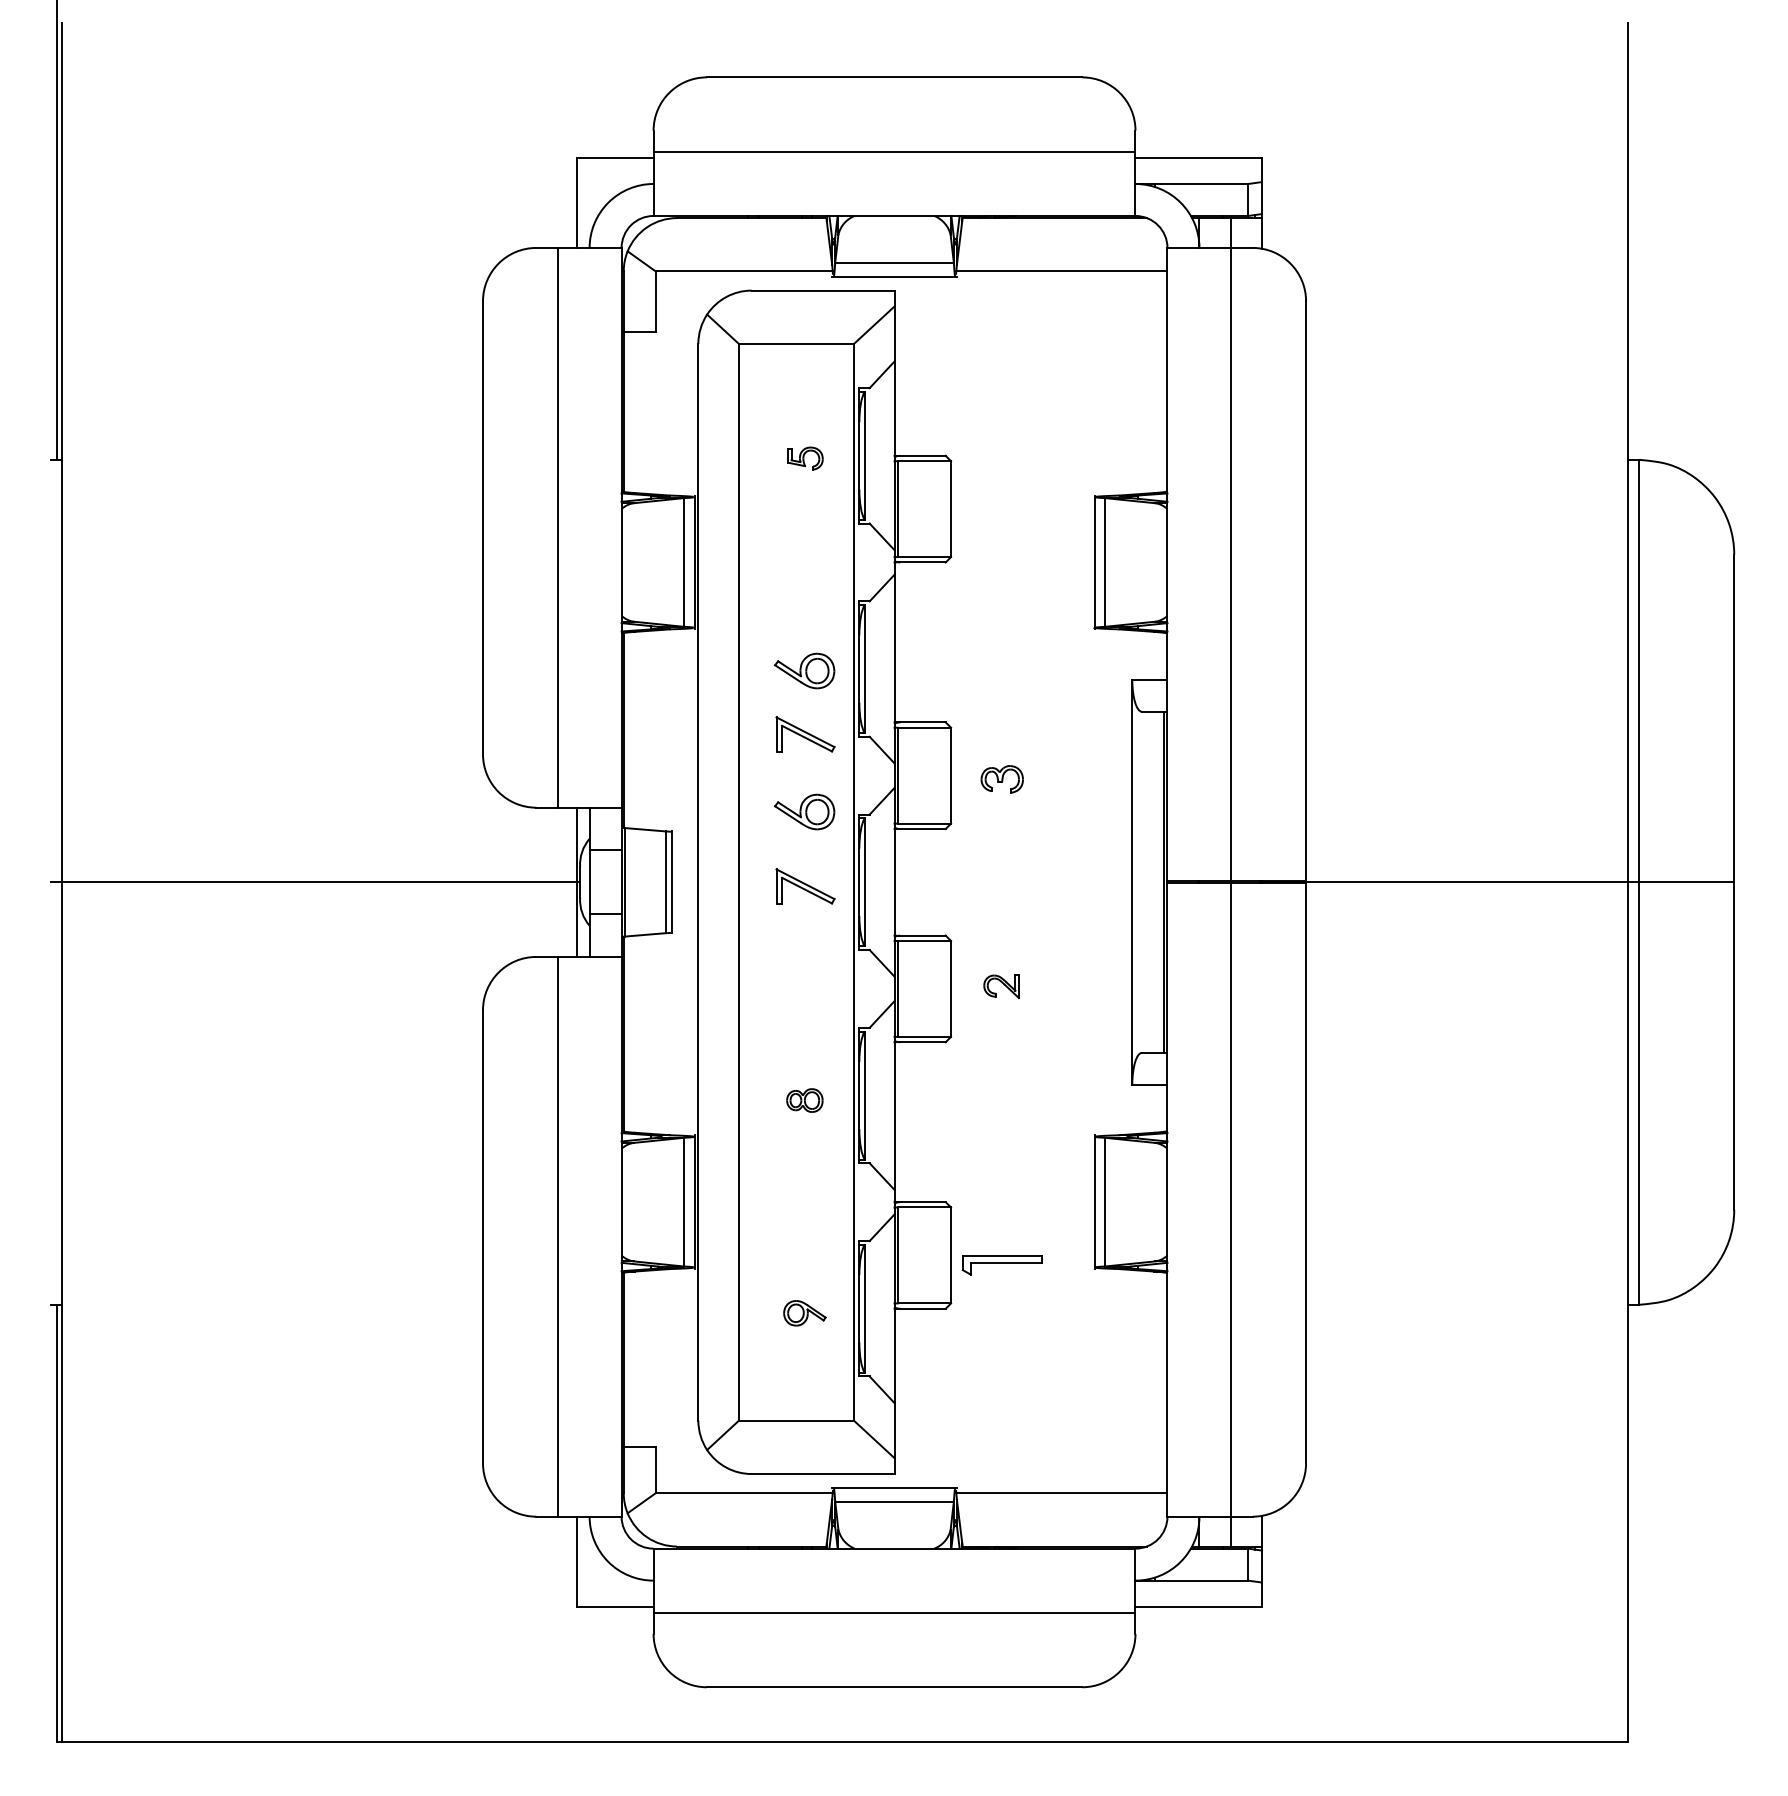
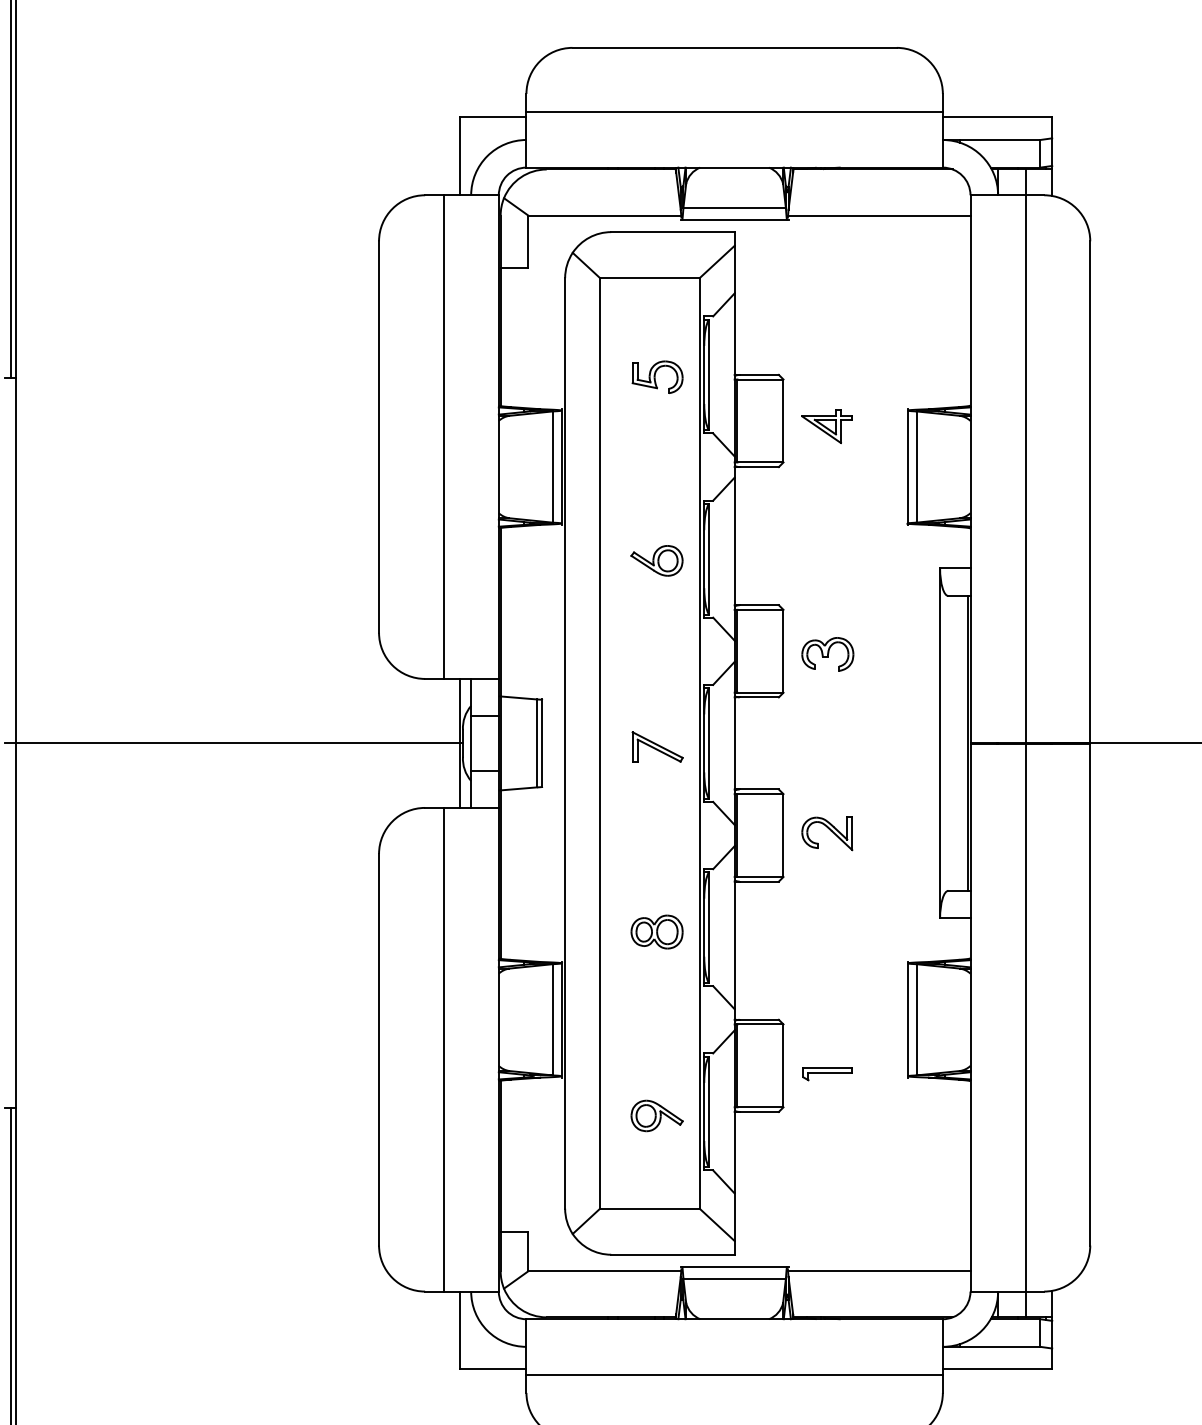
part: (805, 458) -> (657, 377), size x1.67
part: (1001, 515) -> (827, 426), added
part: (805, 734) -> (657, 615), removed
part: (1001, 779) -> (827, 654), size x1.43
part: (804, 811) -> (656, 682), removed
part: (1001, 986) -> (827, 833), size x1.67
part: (804, 1100) -> (656, 931), size x1.67
part: (1002, 1265) -> (827, 1074), size x0.71
part: (804, 1312) -> (656, 1115), size x1.43

